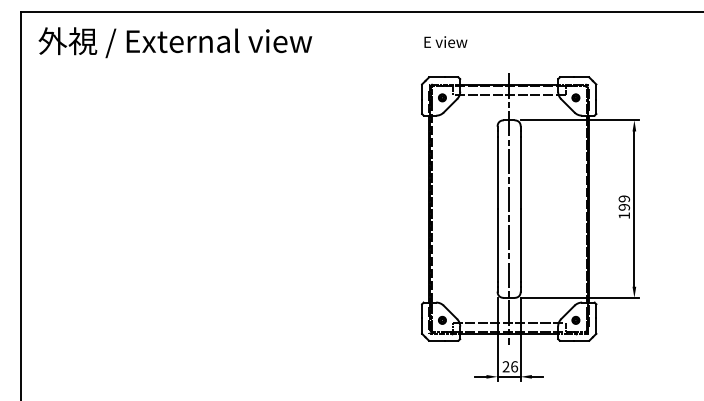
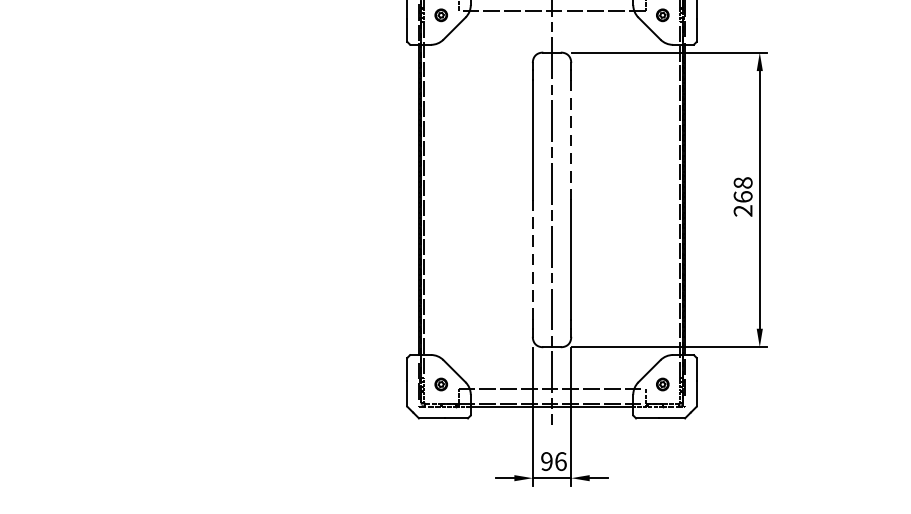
line: (520, 173) -> (570, 140), solid -> dashed
text: (624, 207) -> (743, 197), 199 -> 268
line: (497, 244) -> (532, 258), solid -> dashed
text: (505, 366) -> (545, 461), 26 -> 96

